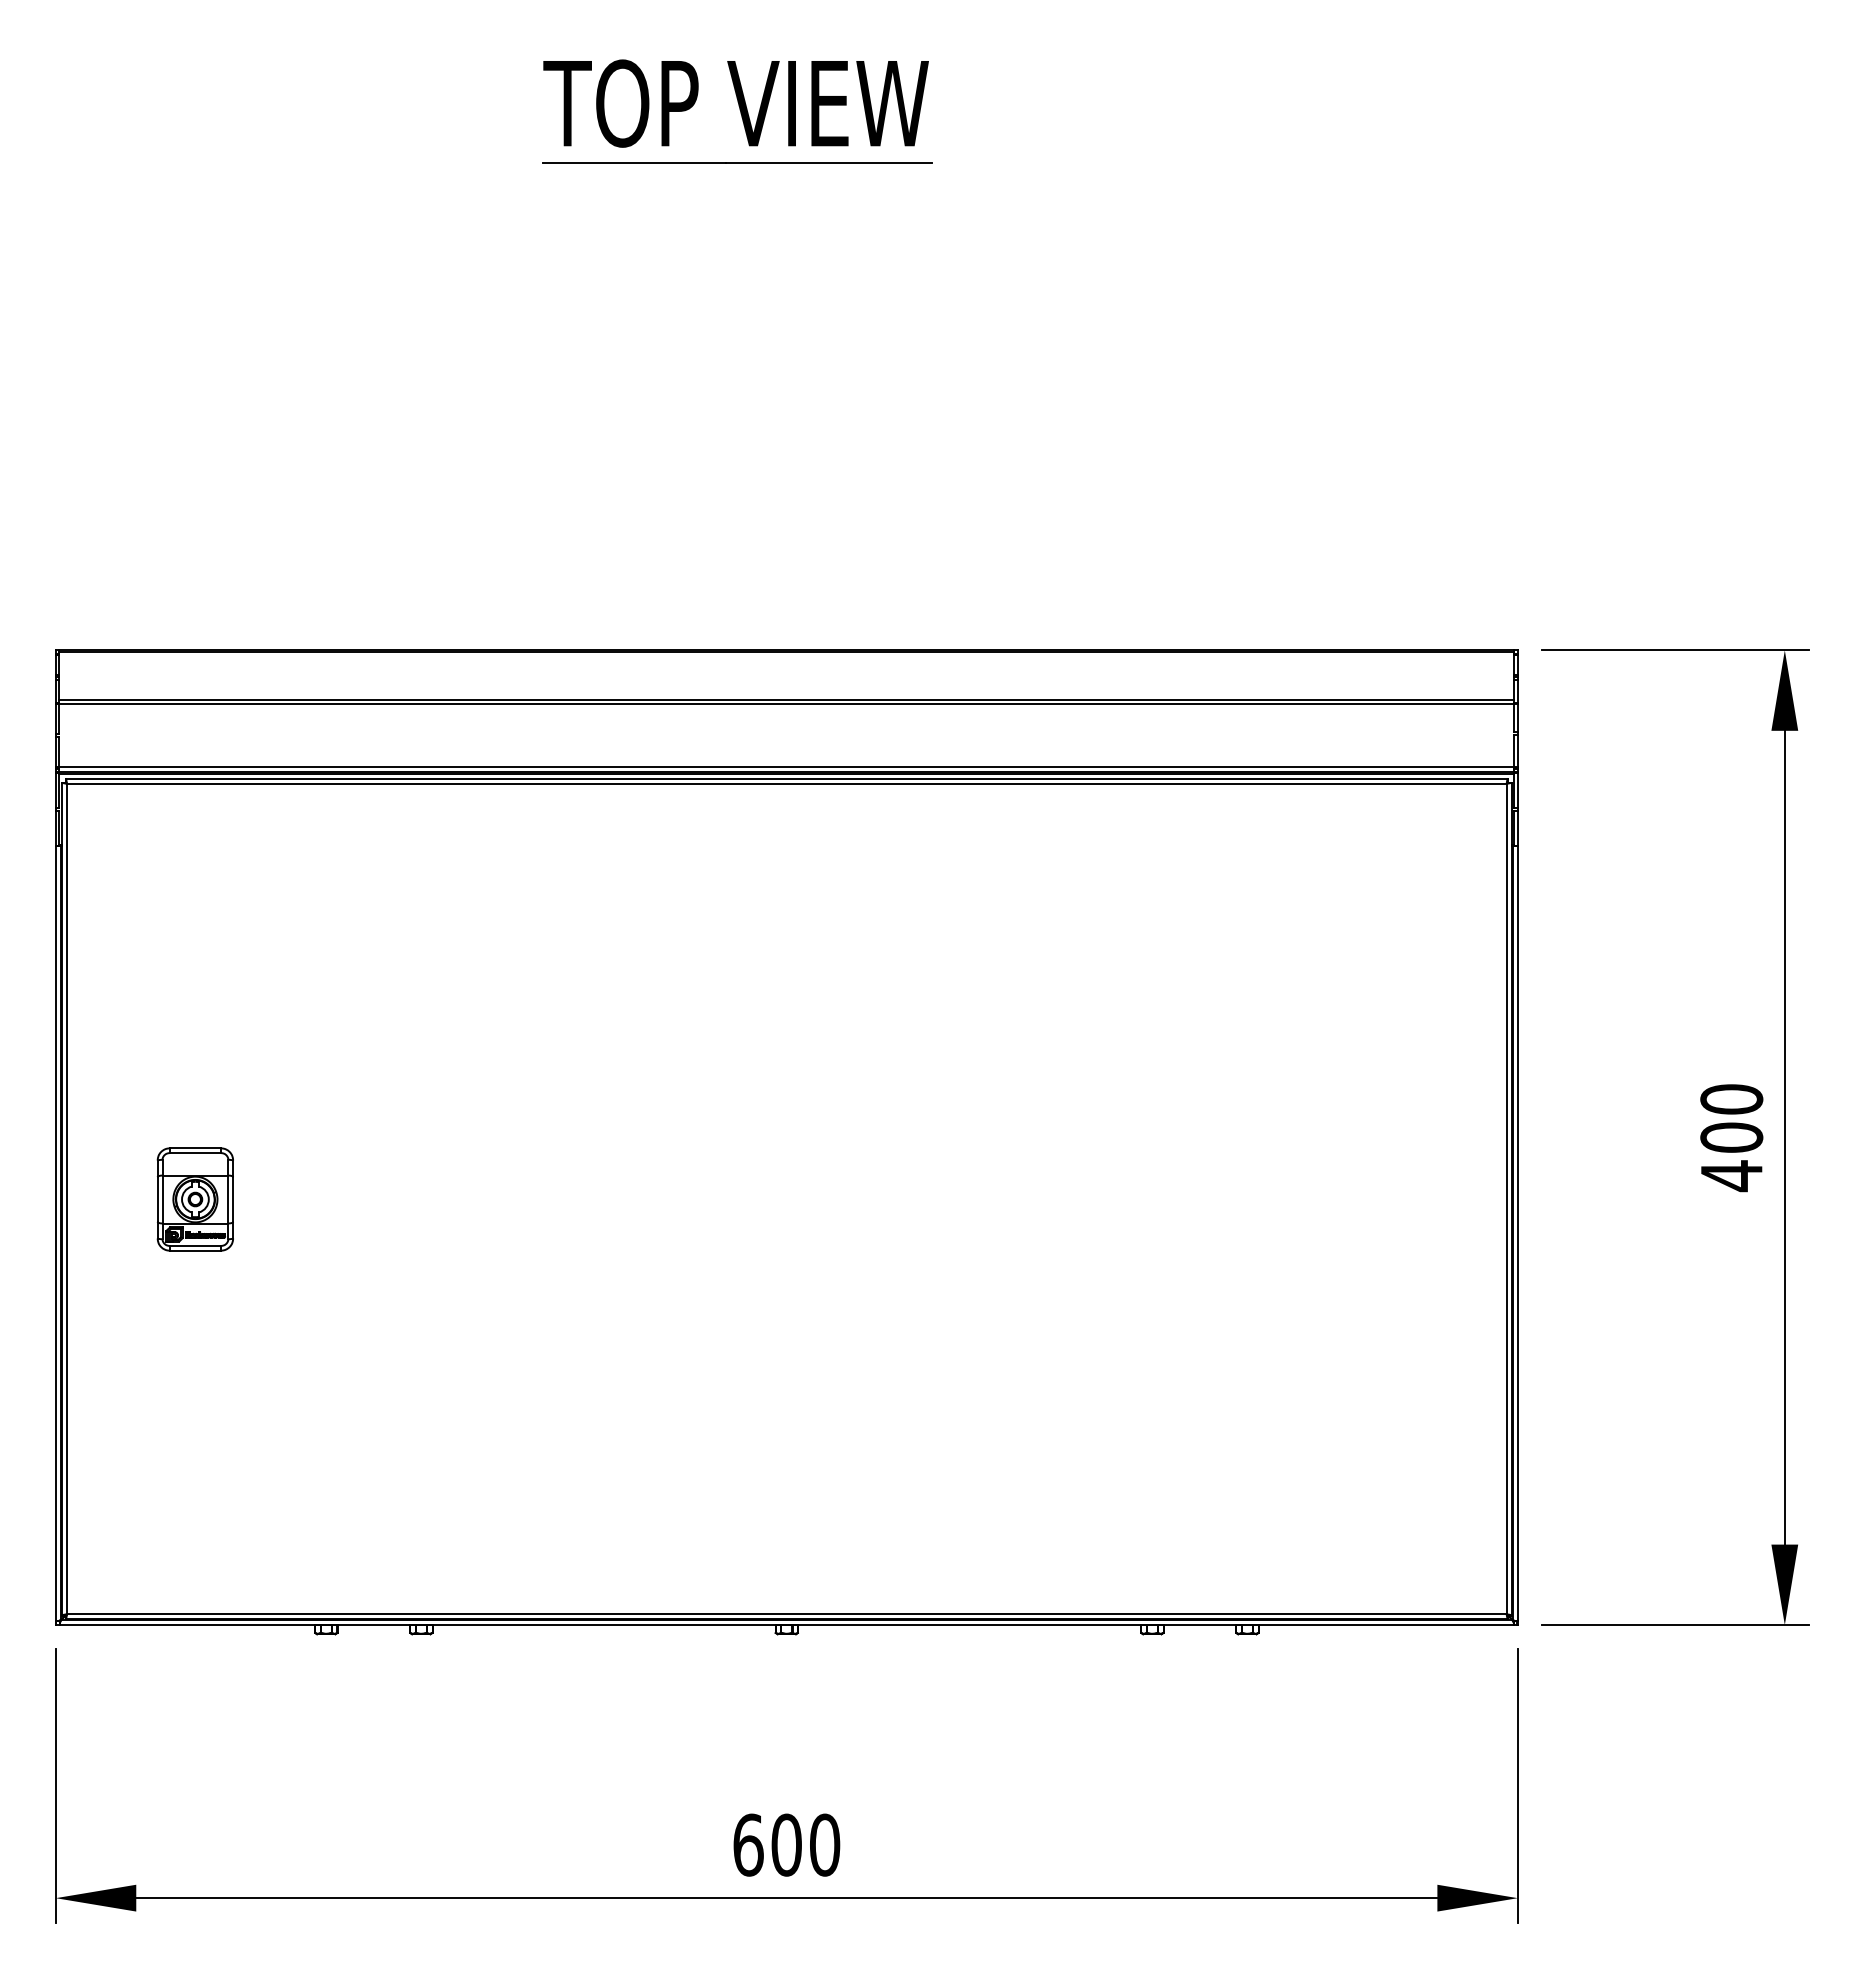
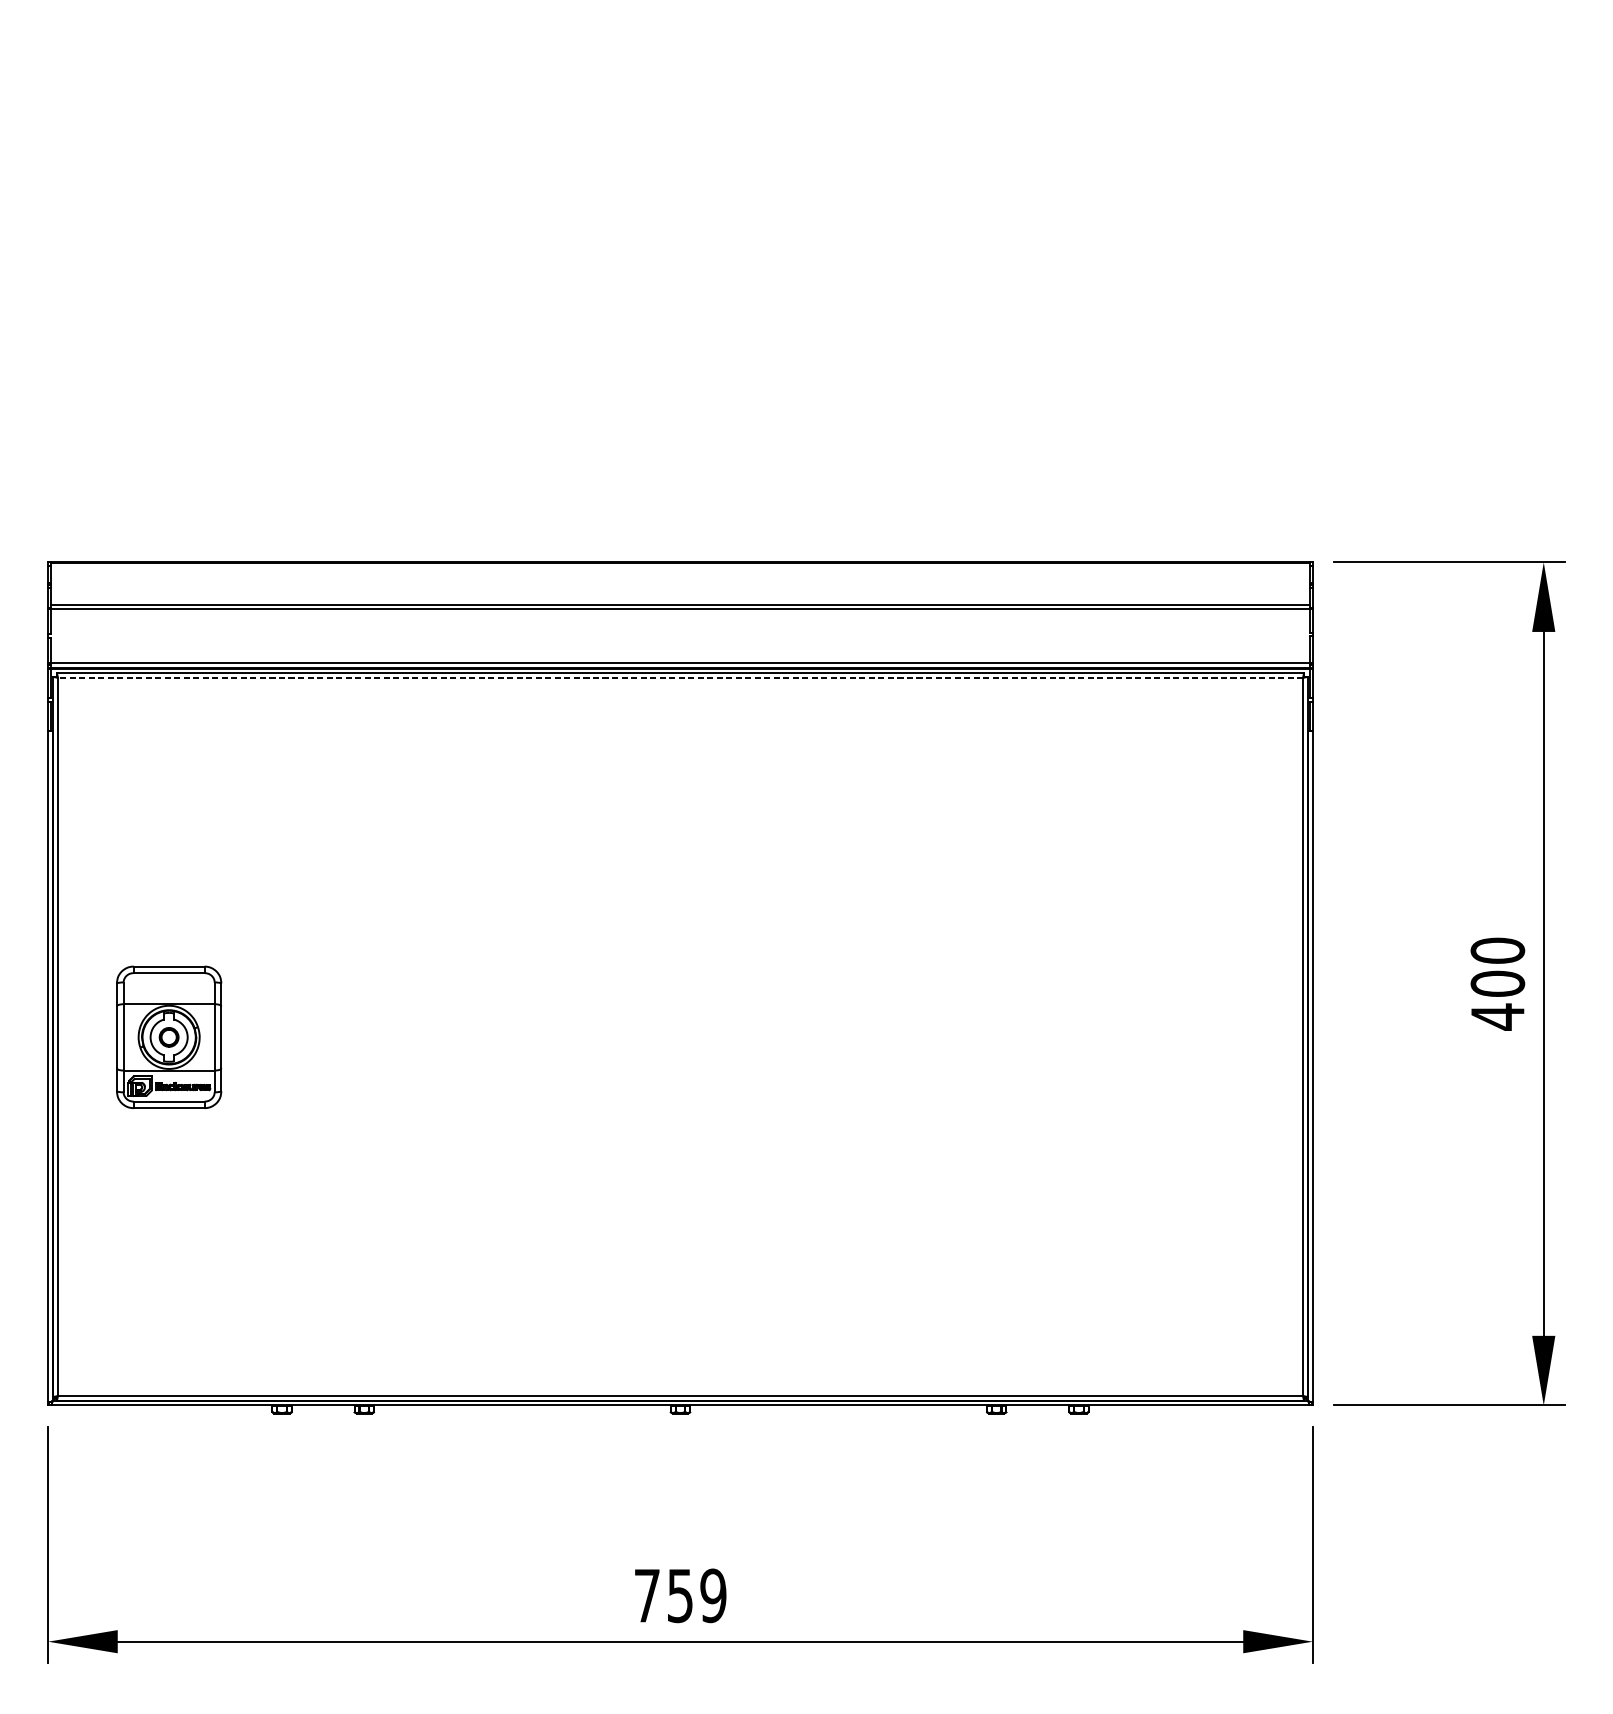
part: (737, 111) -> (637, 96), removed
line: (786, 783) -> (680, 677), solid -> dashed
part: (194, 1199) -> (168, 1037), size x1.6
text: (786, 1844) -> (680, 1595), 600 -> 759

